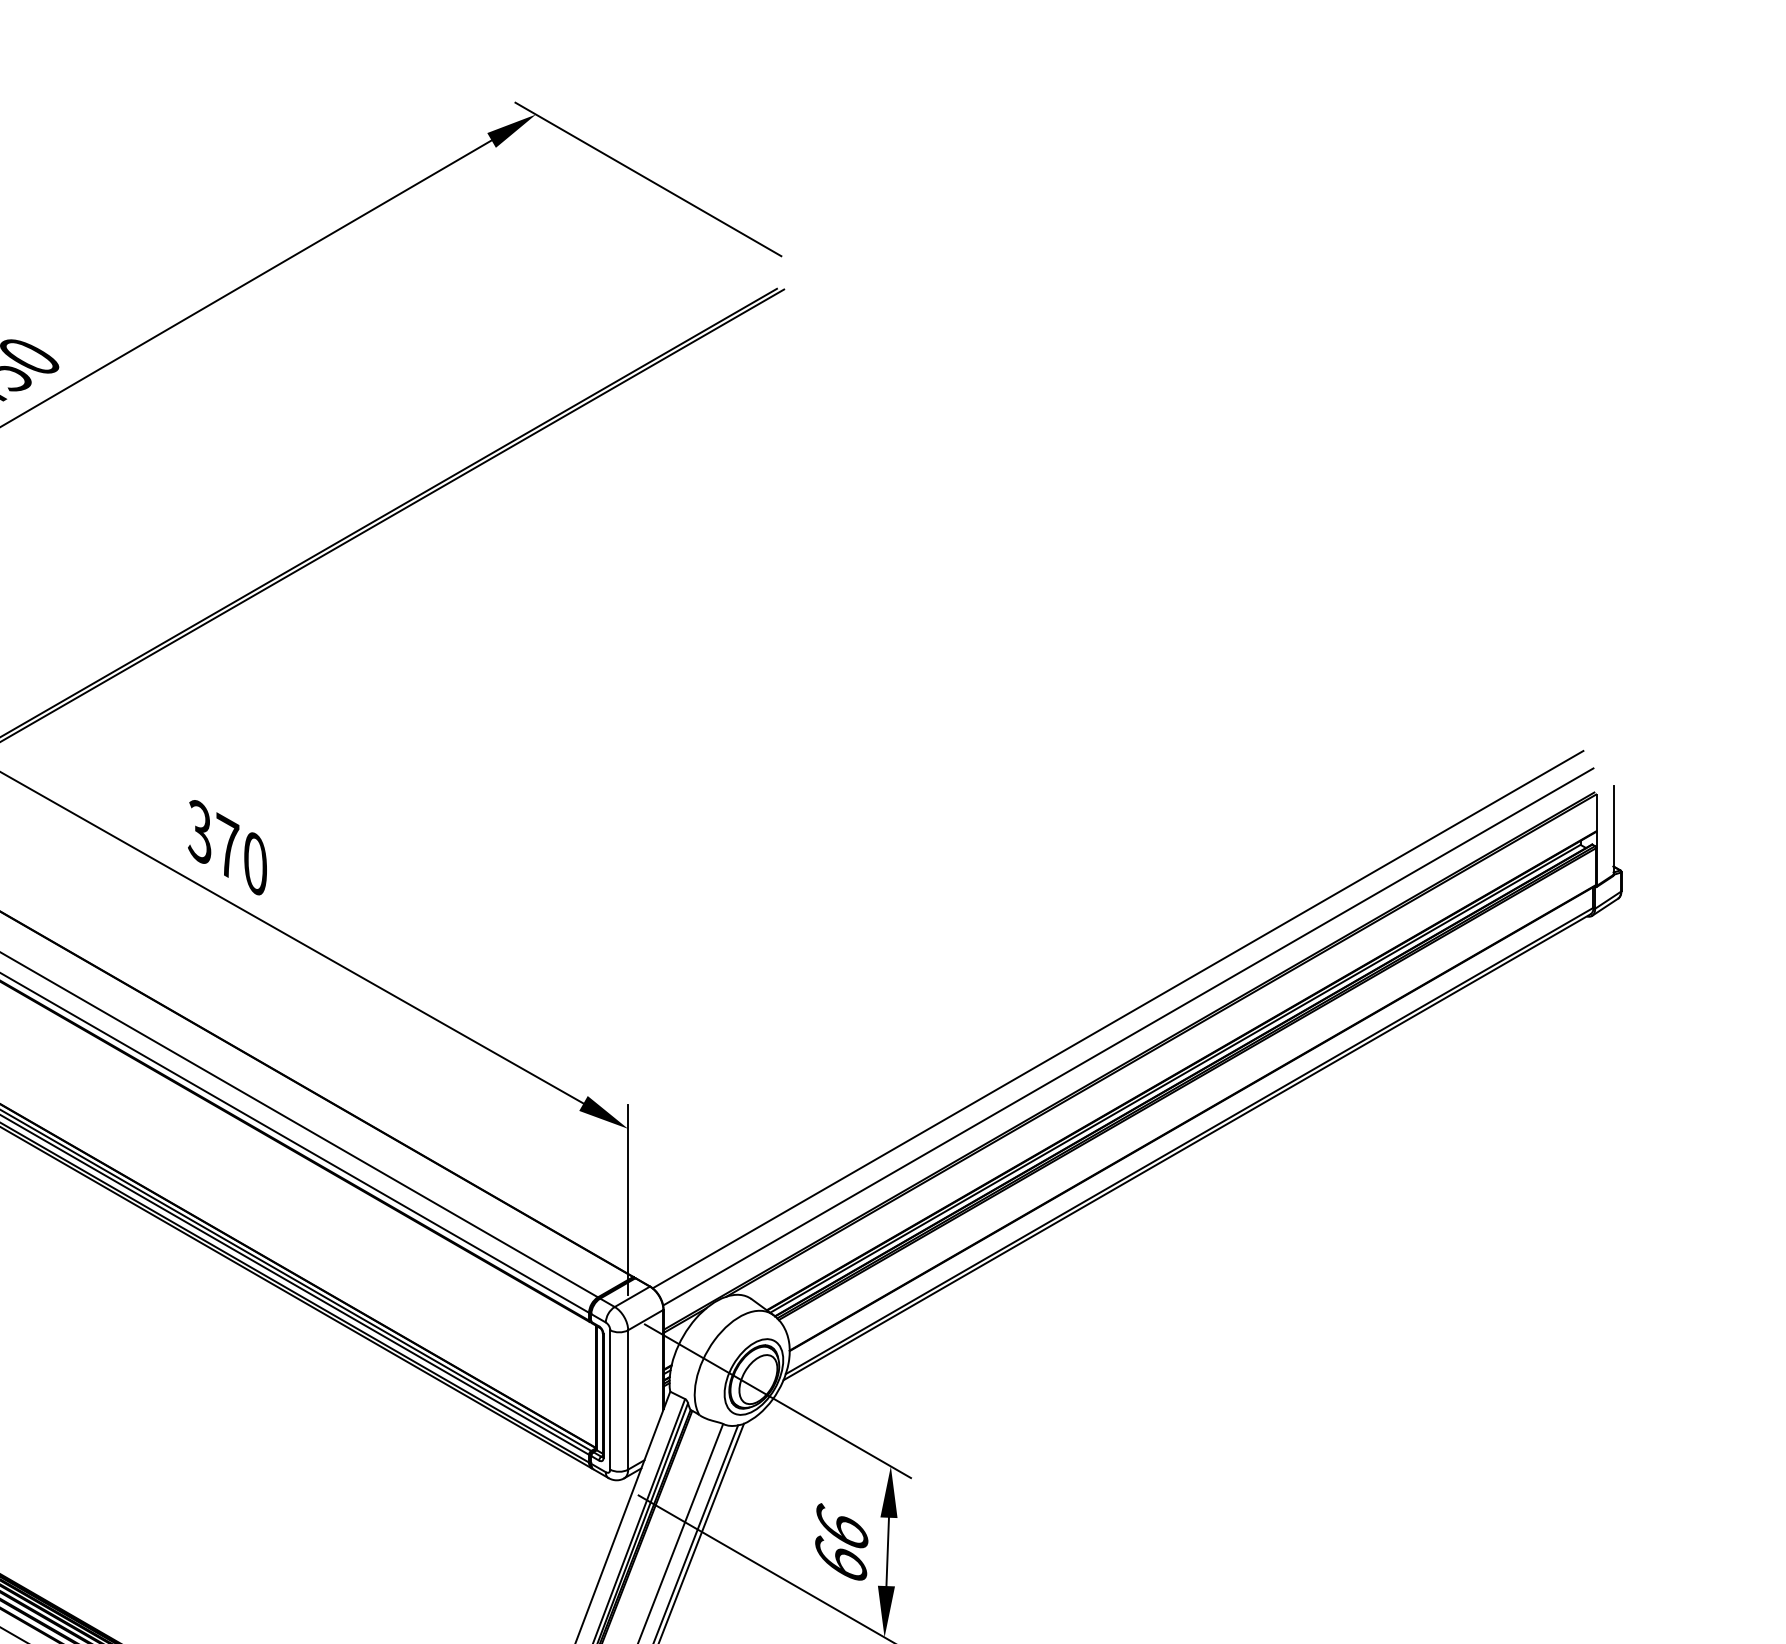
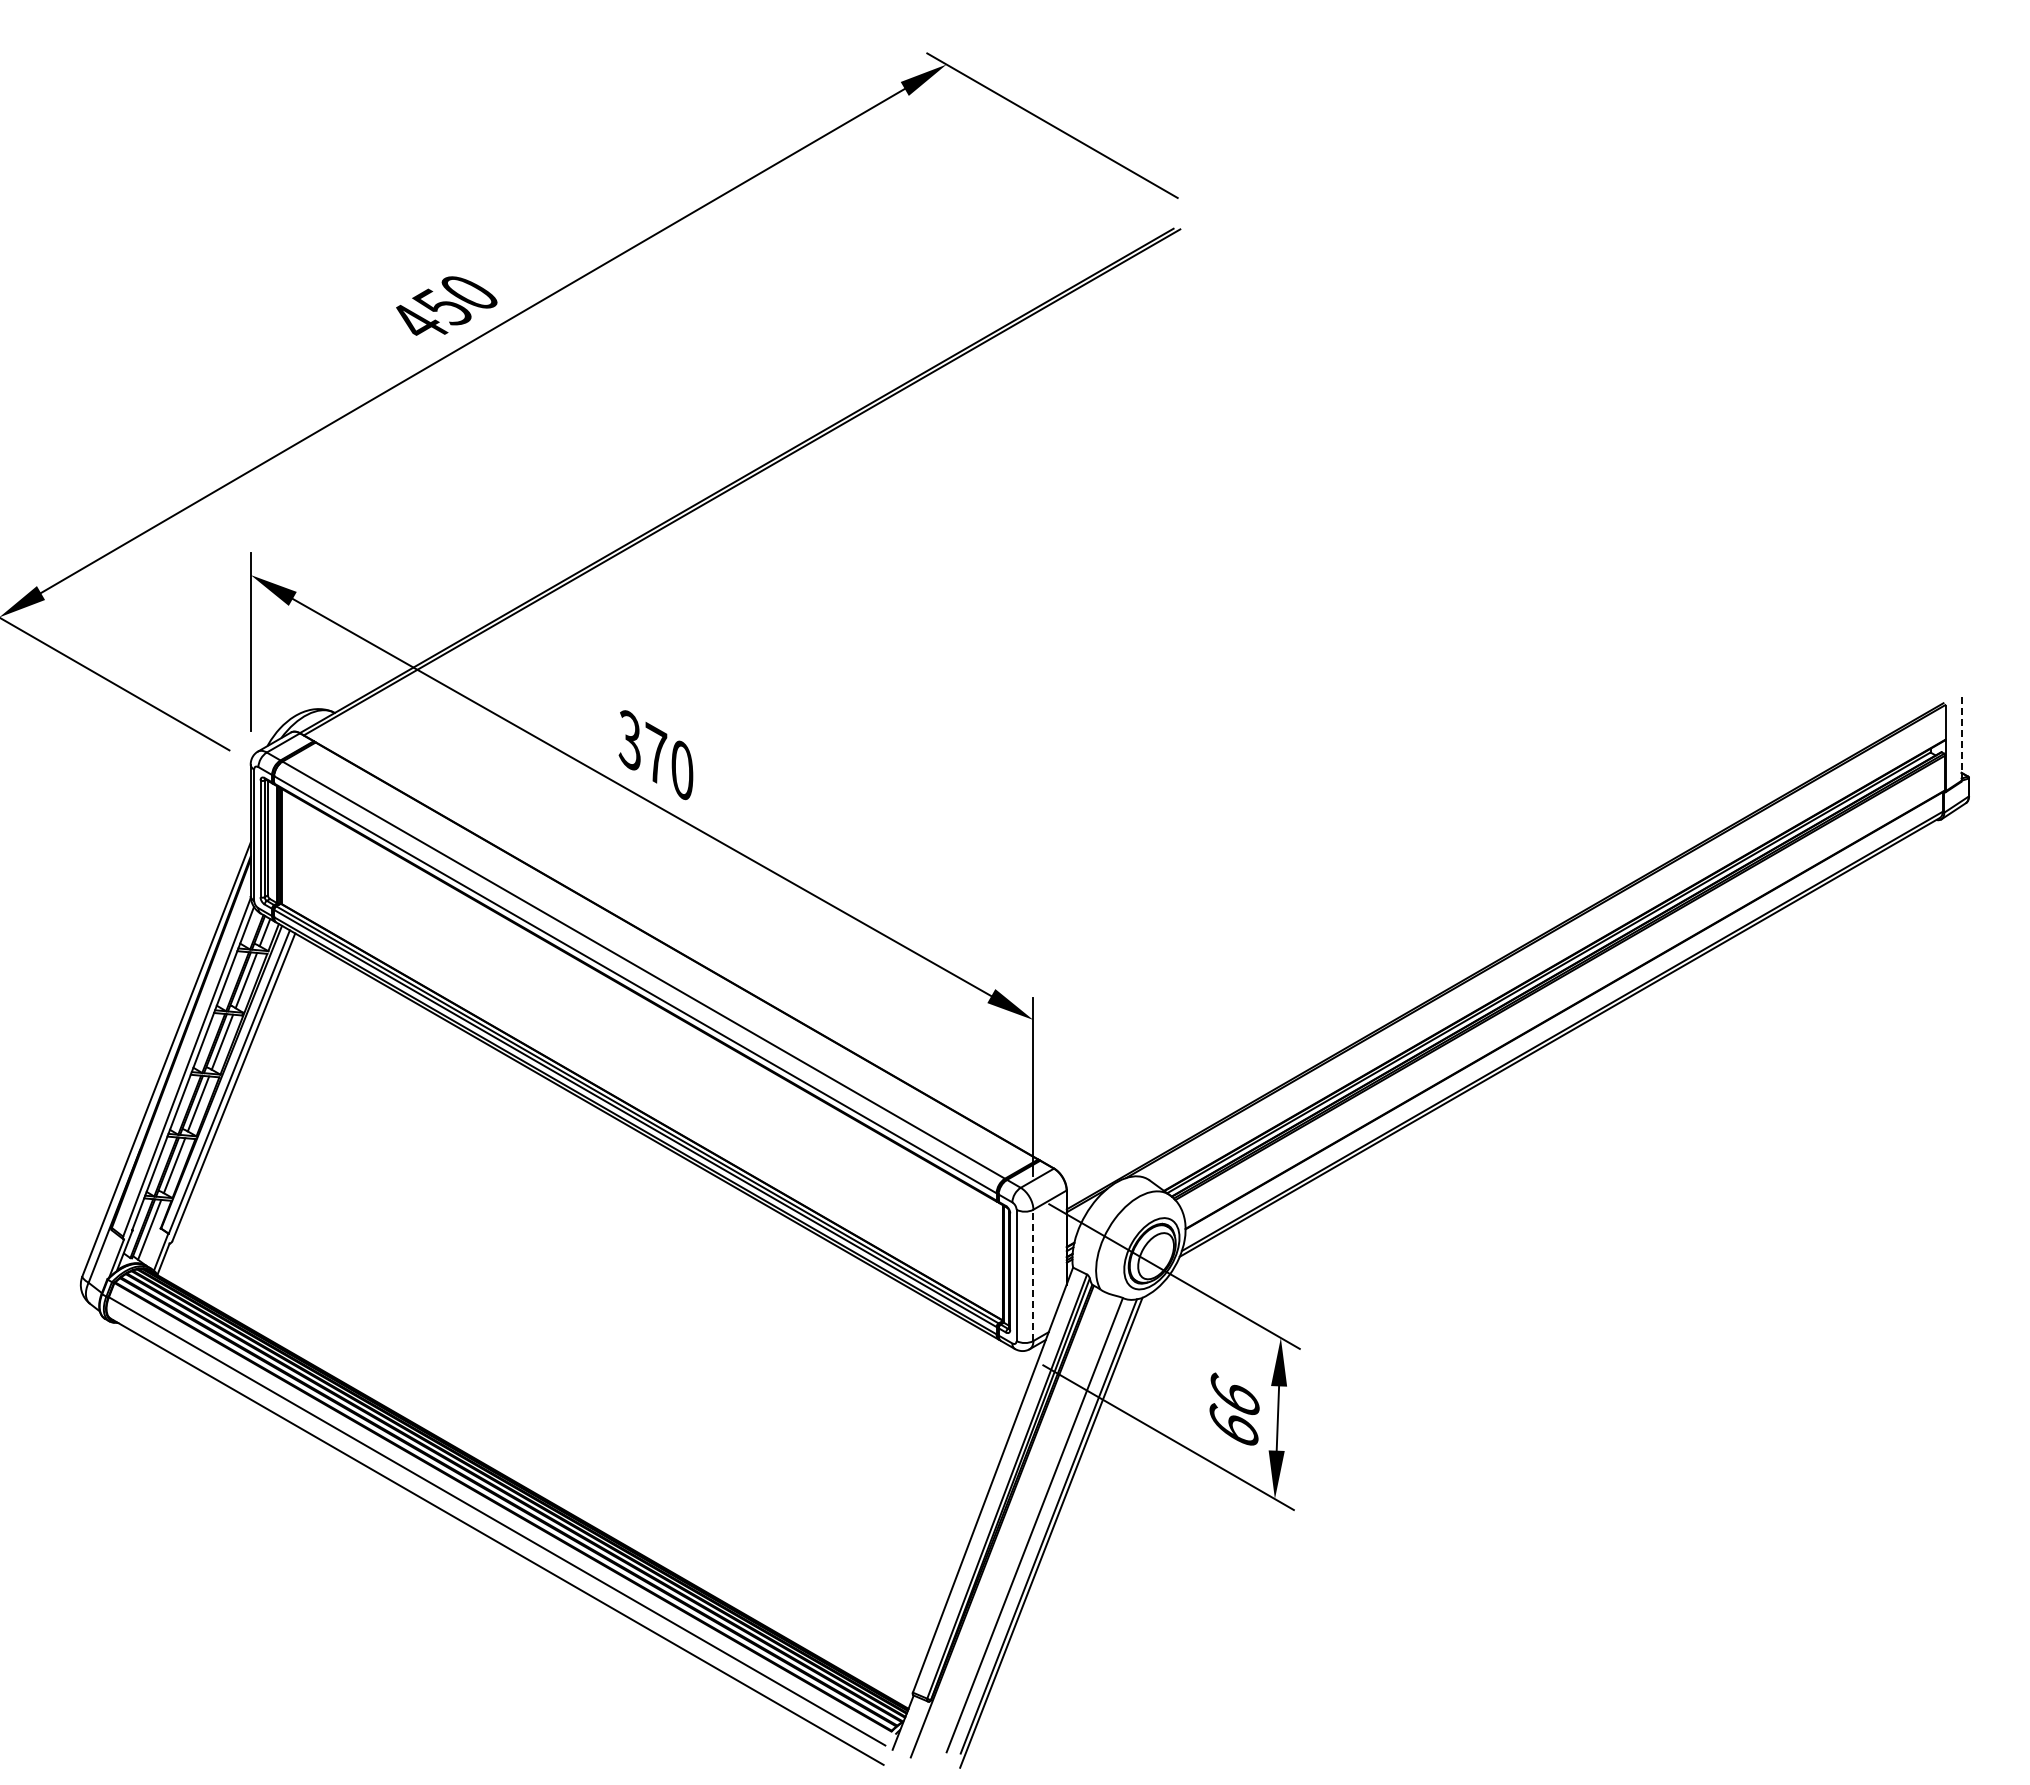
line: (1613, 830) -> (1961, 738), solid -> dashed
line: (1117, 1020) -> (1494, 917), removed
line: (1128, 1037) -> (1504, 933), removed
line: (628, 1400) -> (1033, 1275), solid -> dashed

